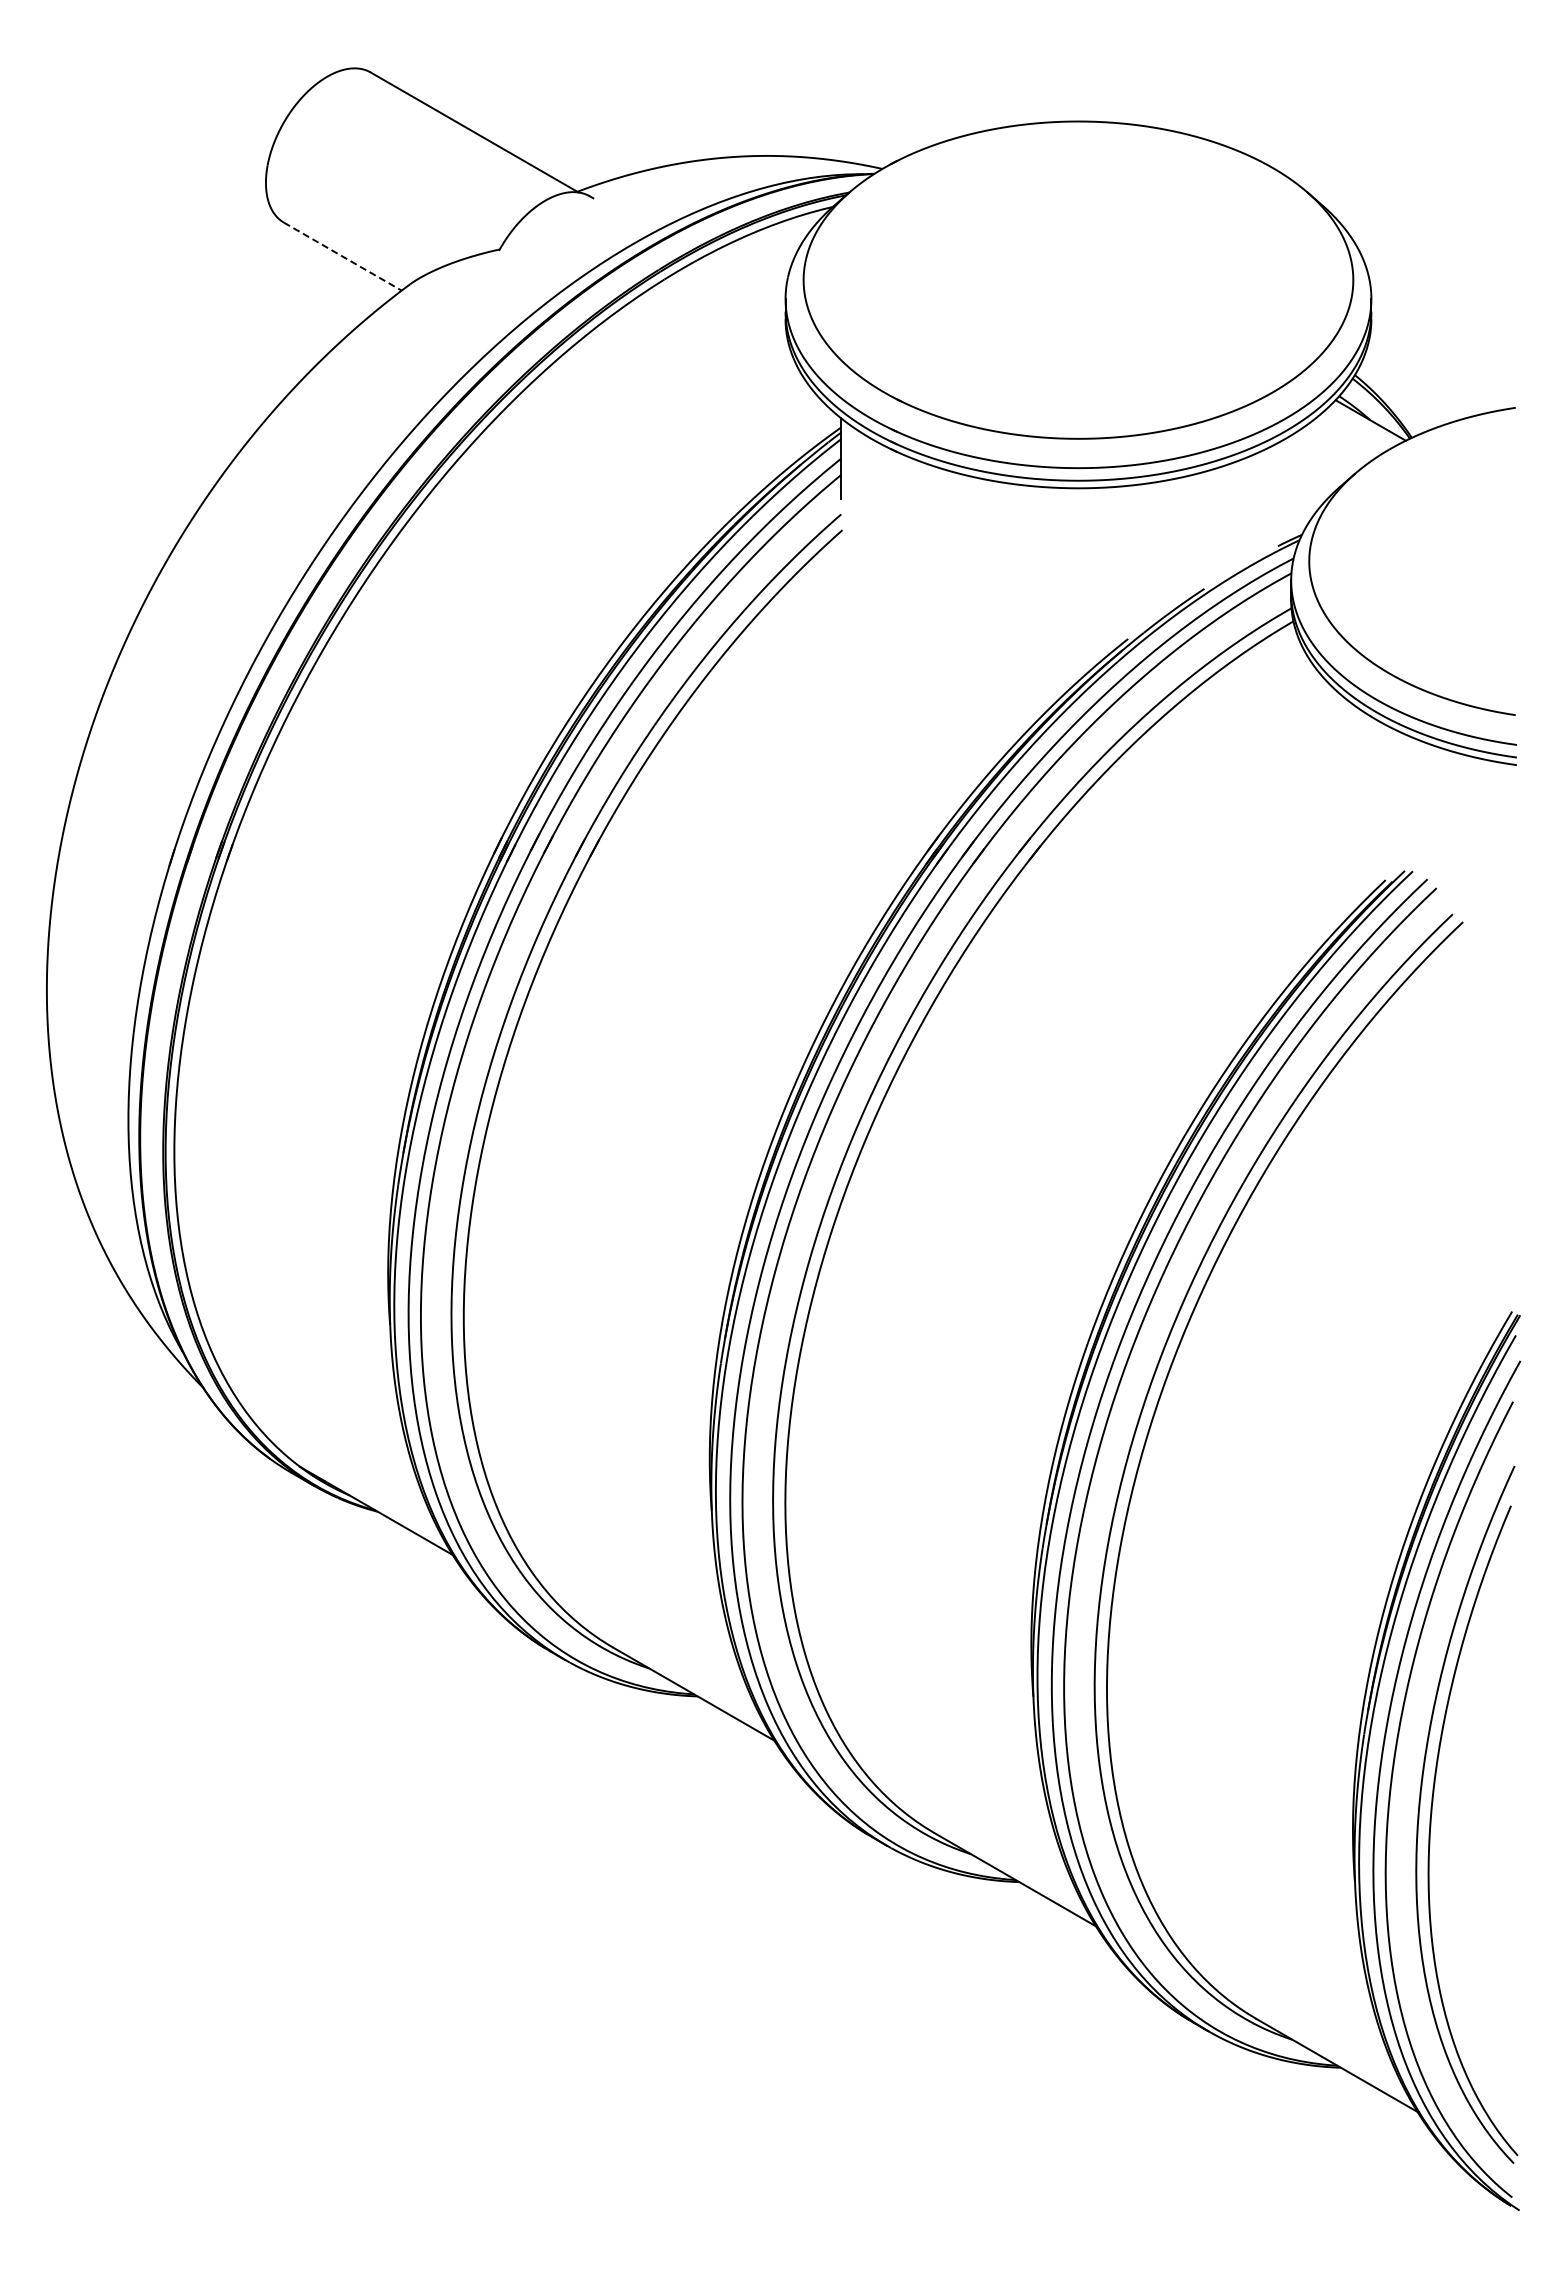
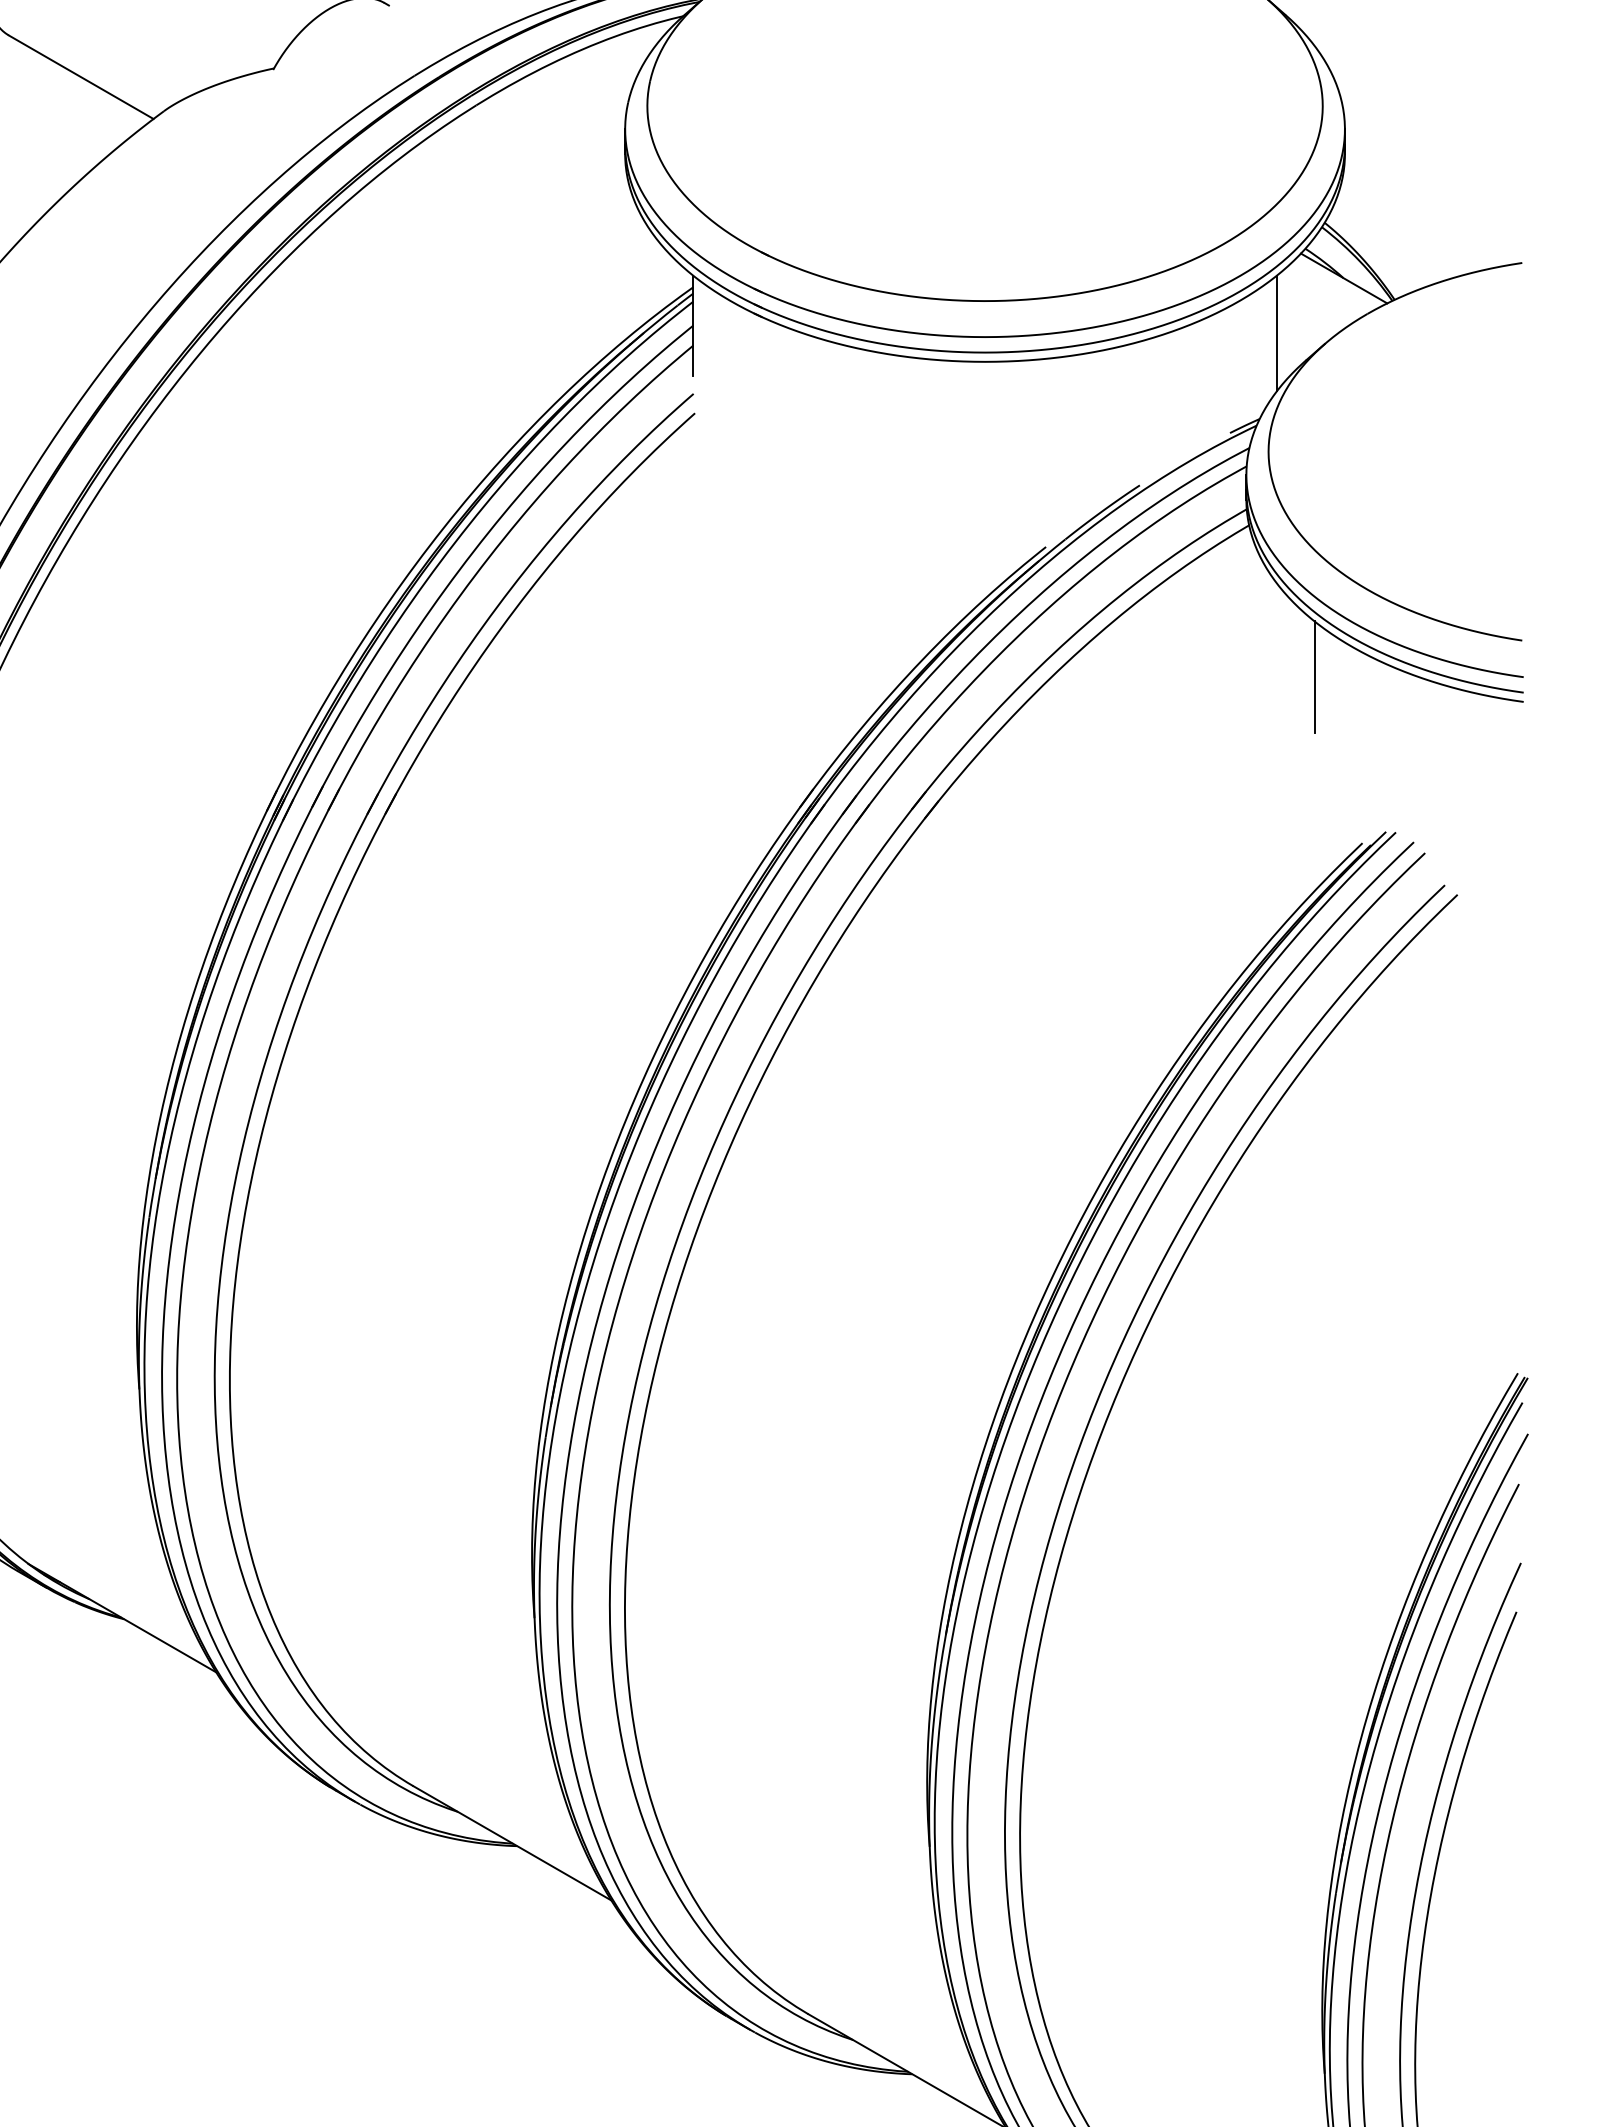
line: (343, 256) -> (82, 77), dashed -> solid
line: (1315, 464) -> (1276, 332), added
line: (1346, 744) -> (1314, 676), added

